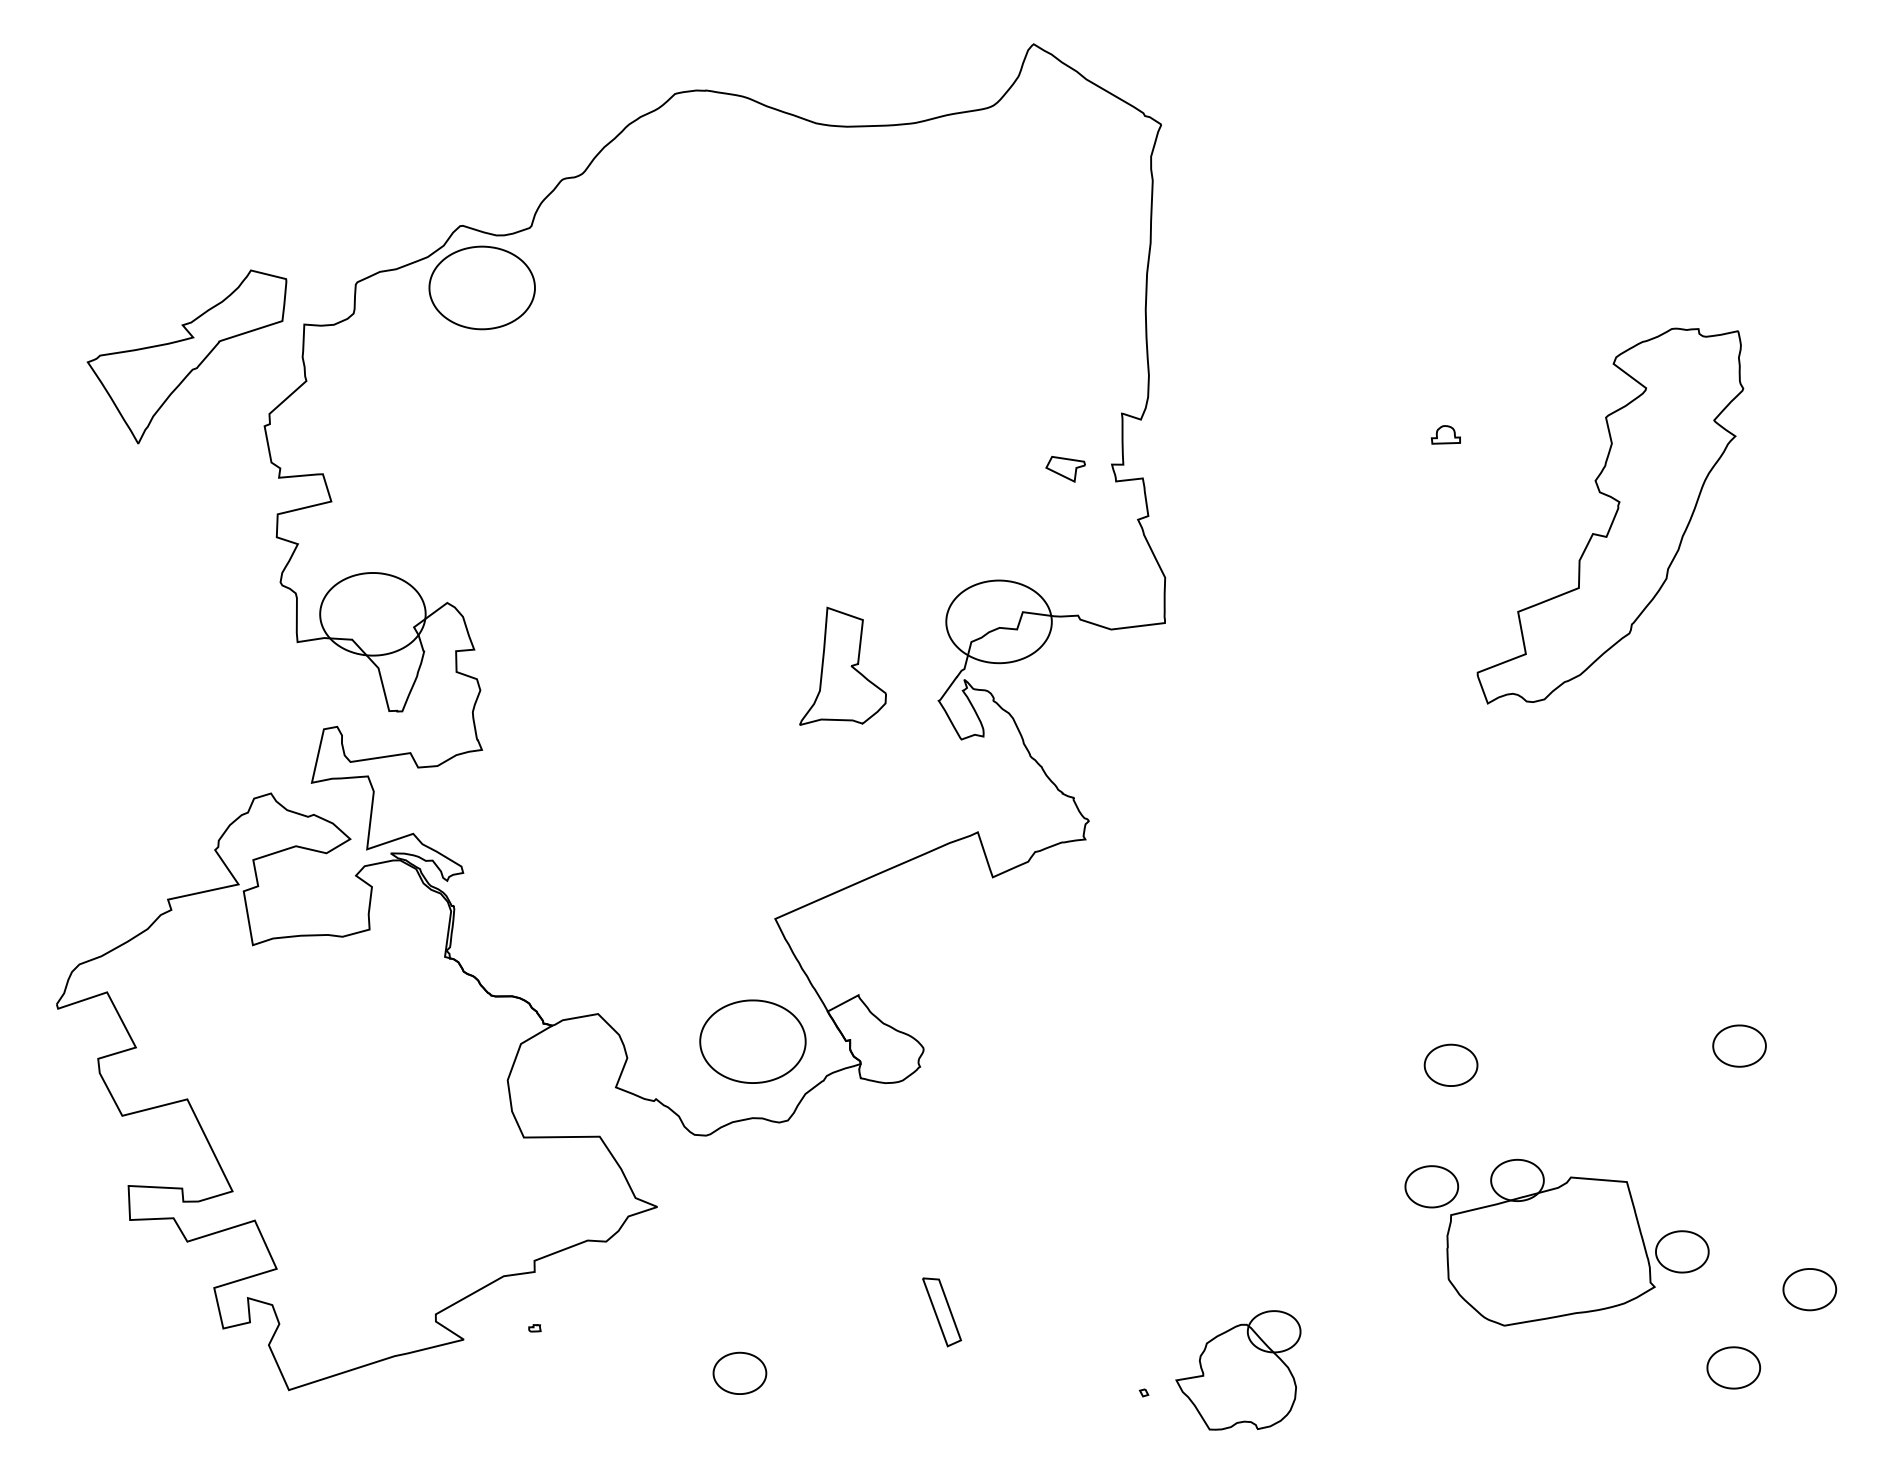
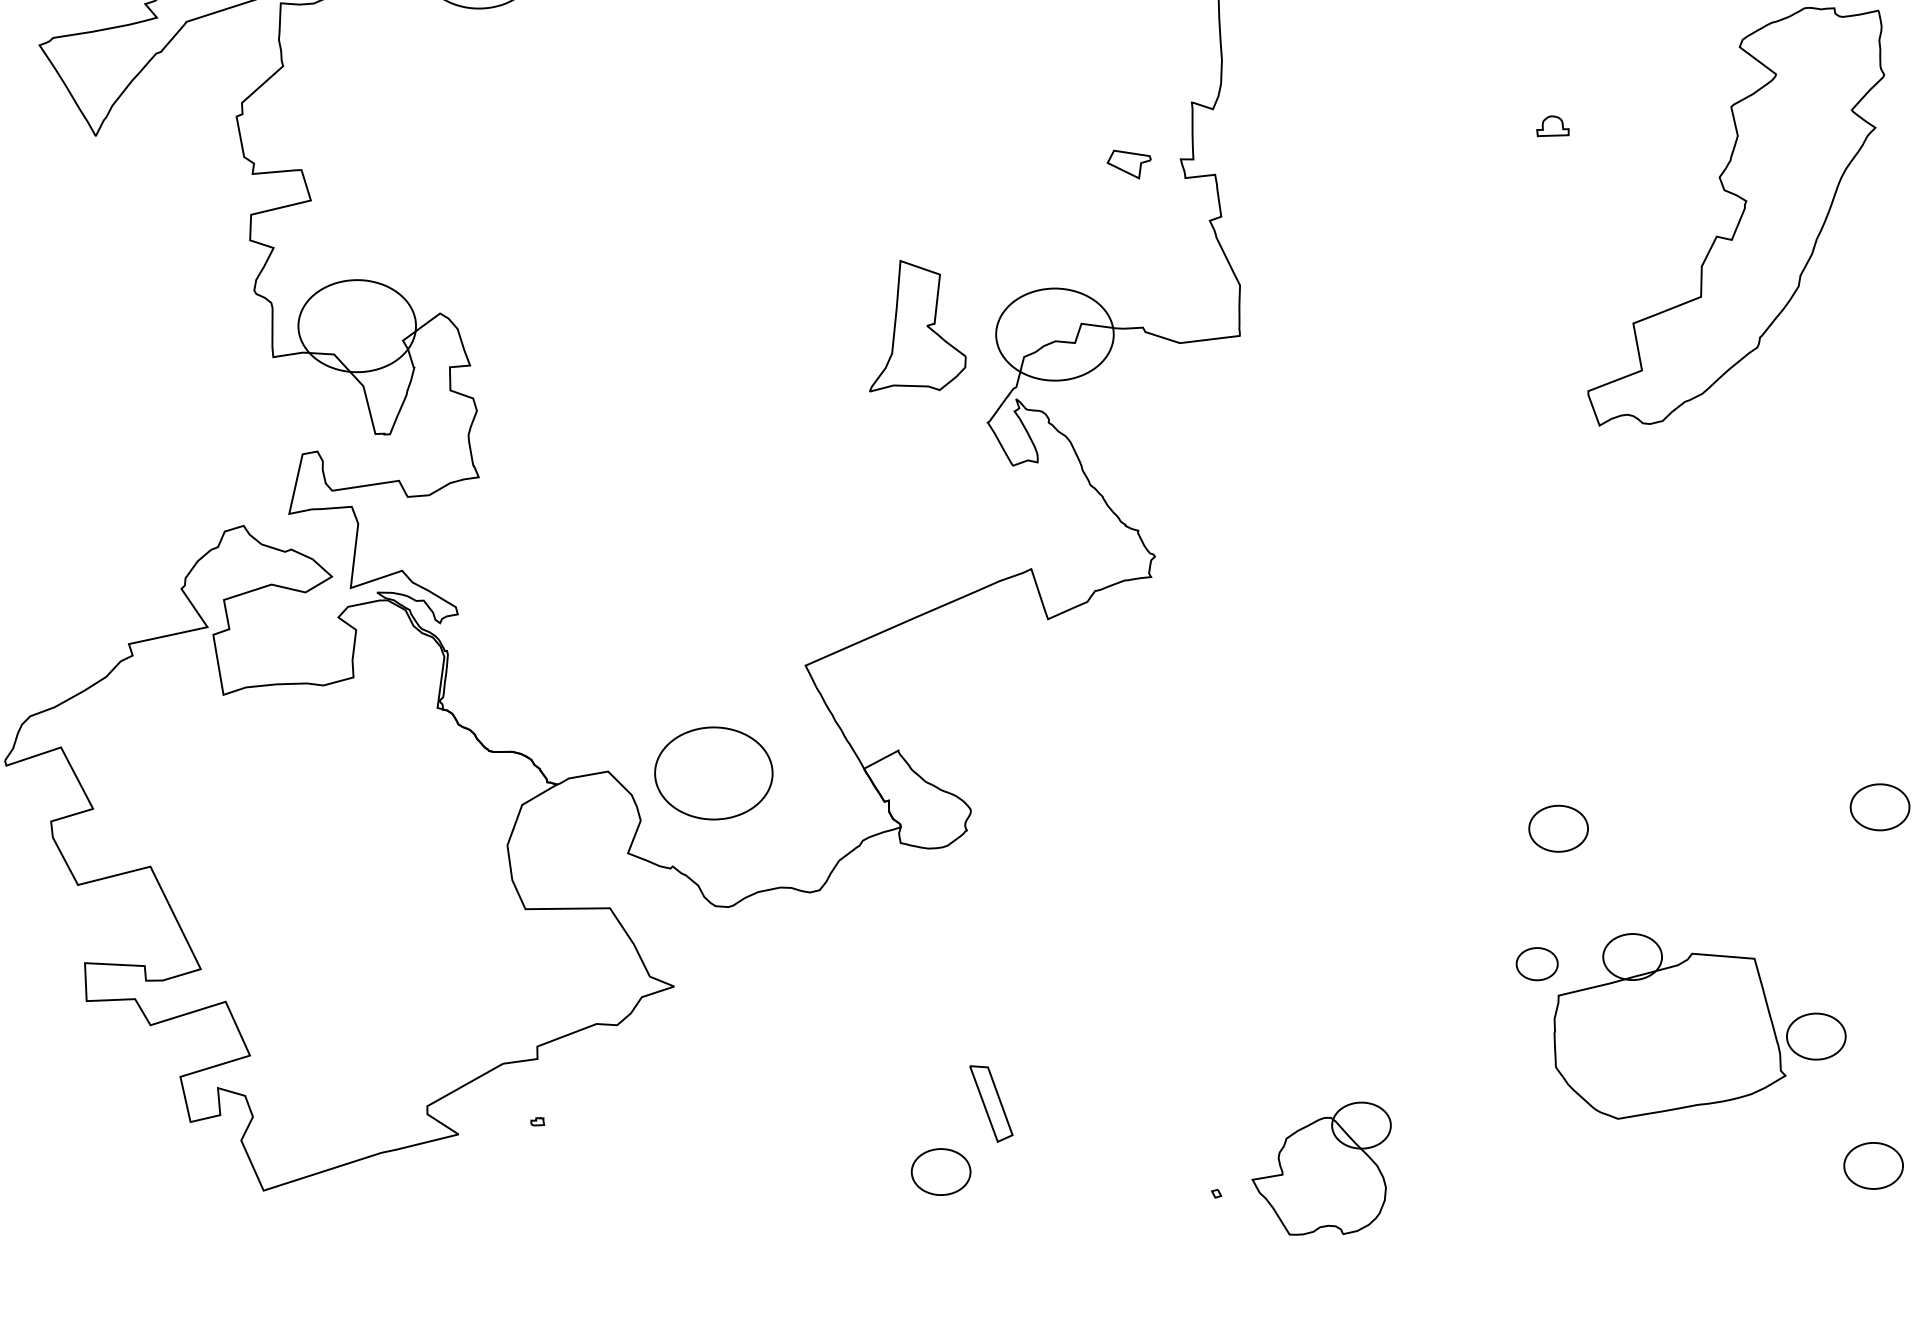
part: (842, 665) -> (917, 325), moved
part: (752, 1041) -> (713, 773), moved
part: (1431, 1186) -> (1536, 963), size x0.7
part: (739, 1372) -> (940, 1171), moved

